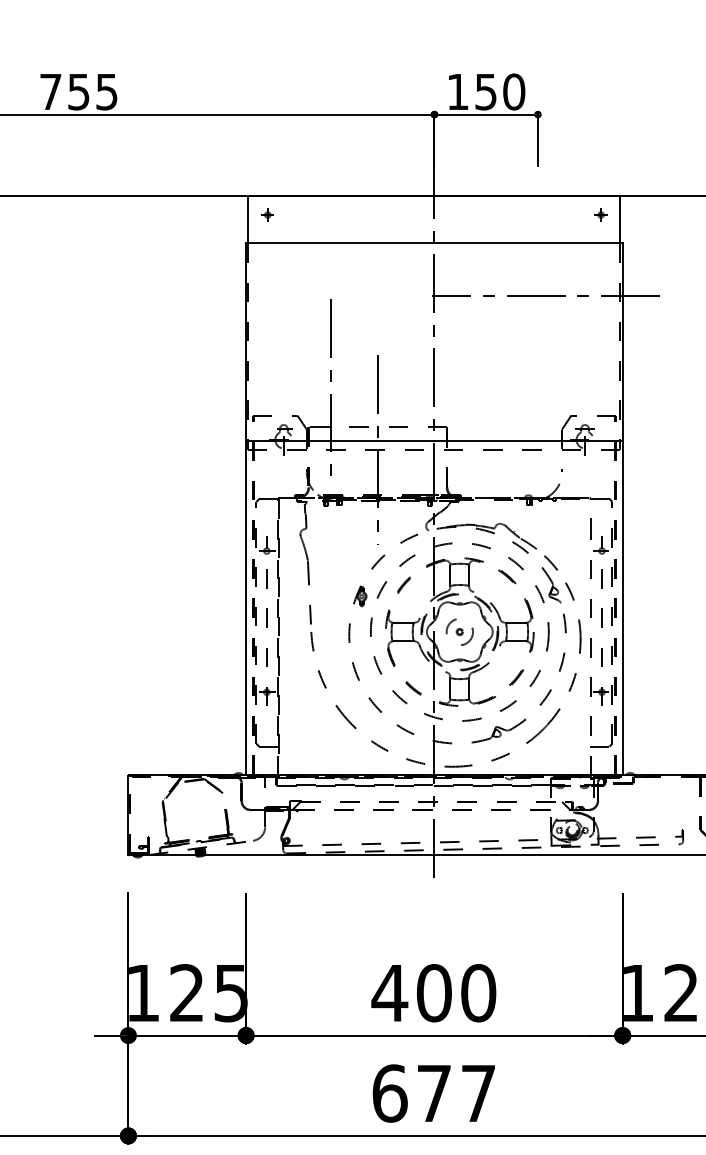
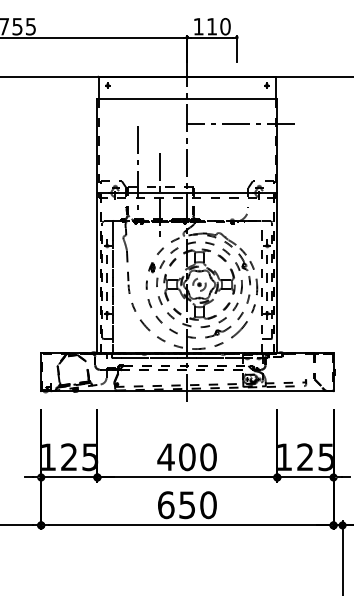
text: (484, 91) -> (211, 26), 150 -> 110
text: (455, 1094) -> (197, 505), 677 -> 650

